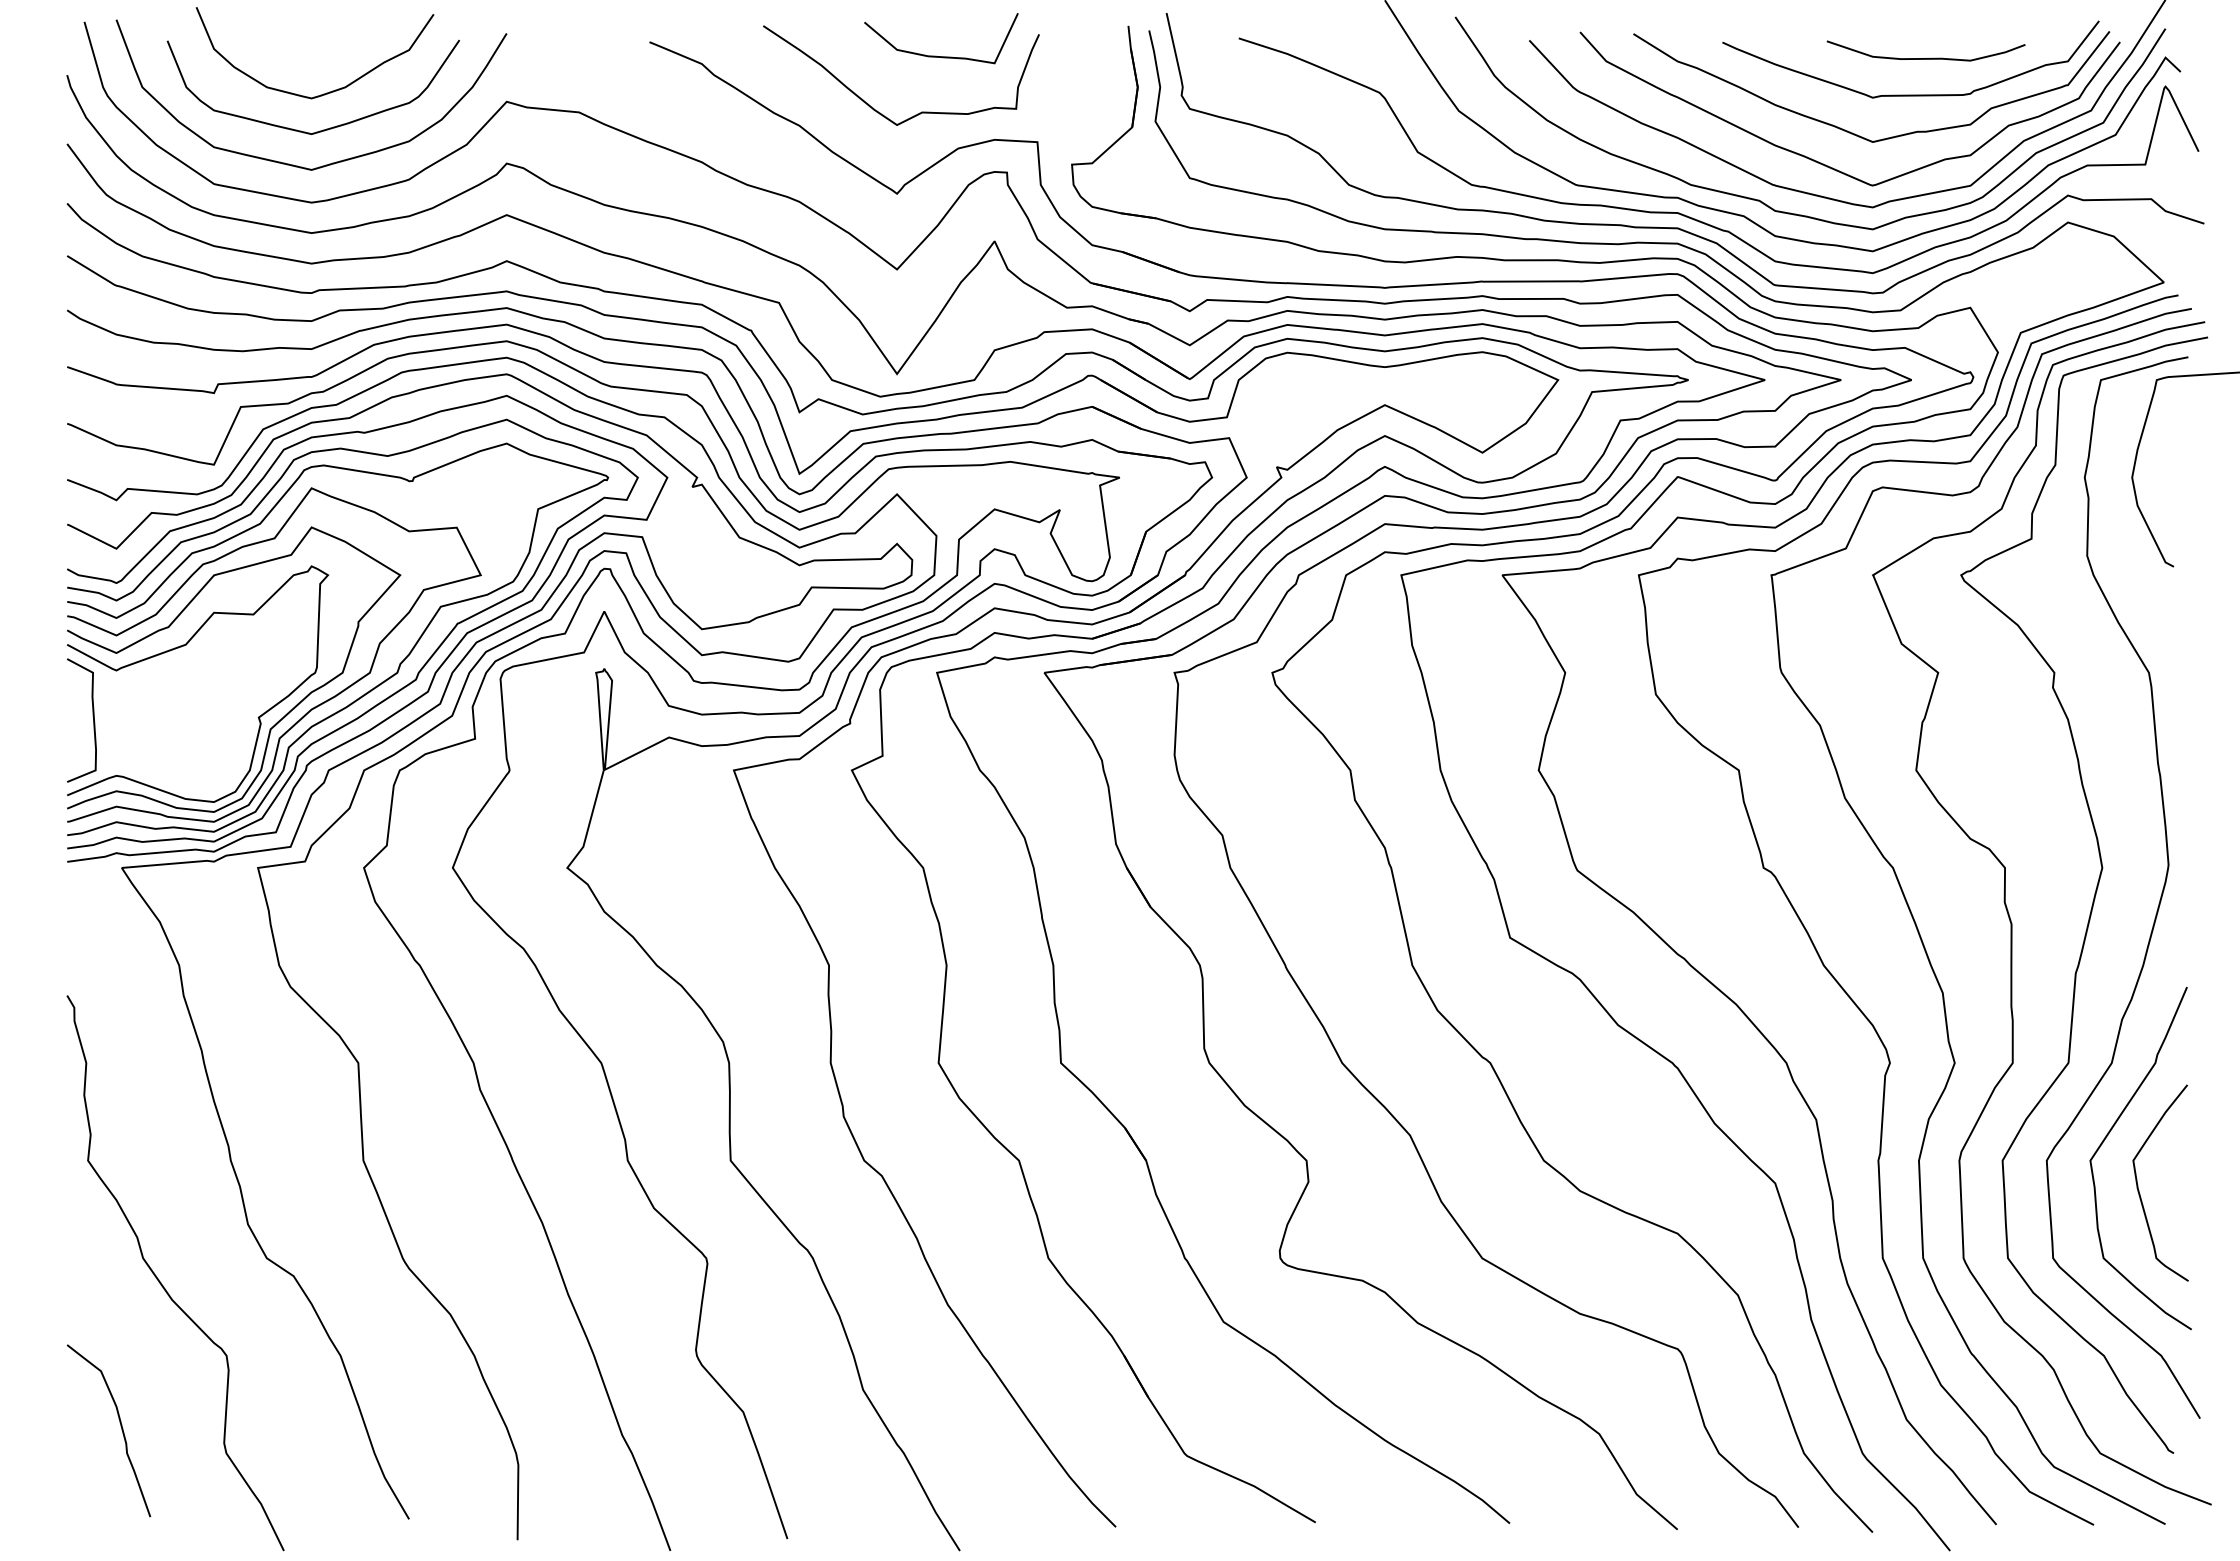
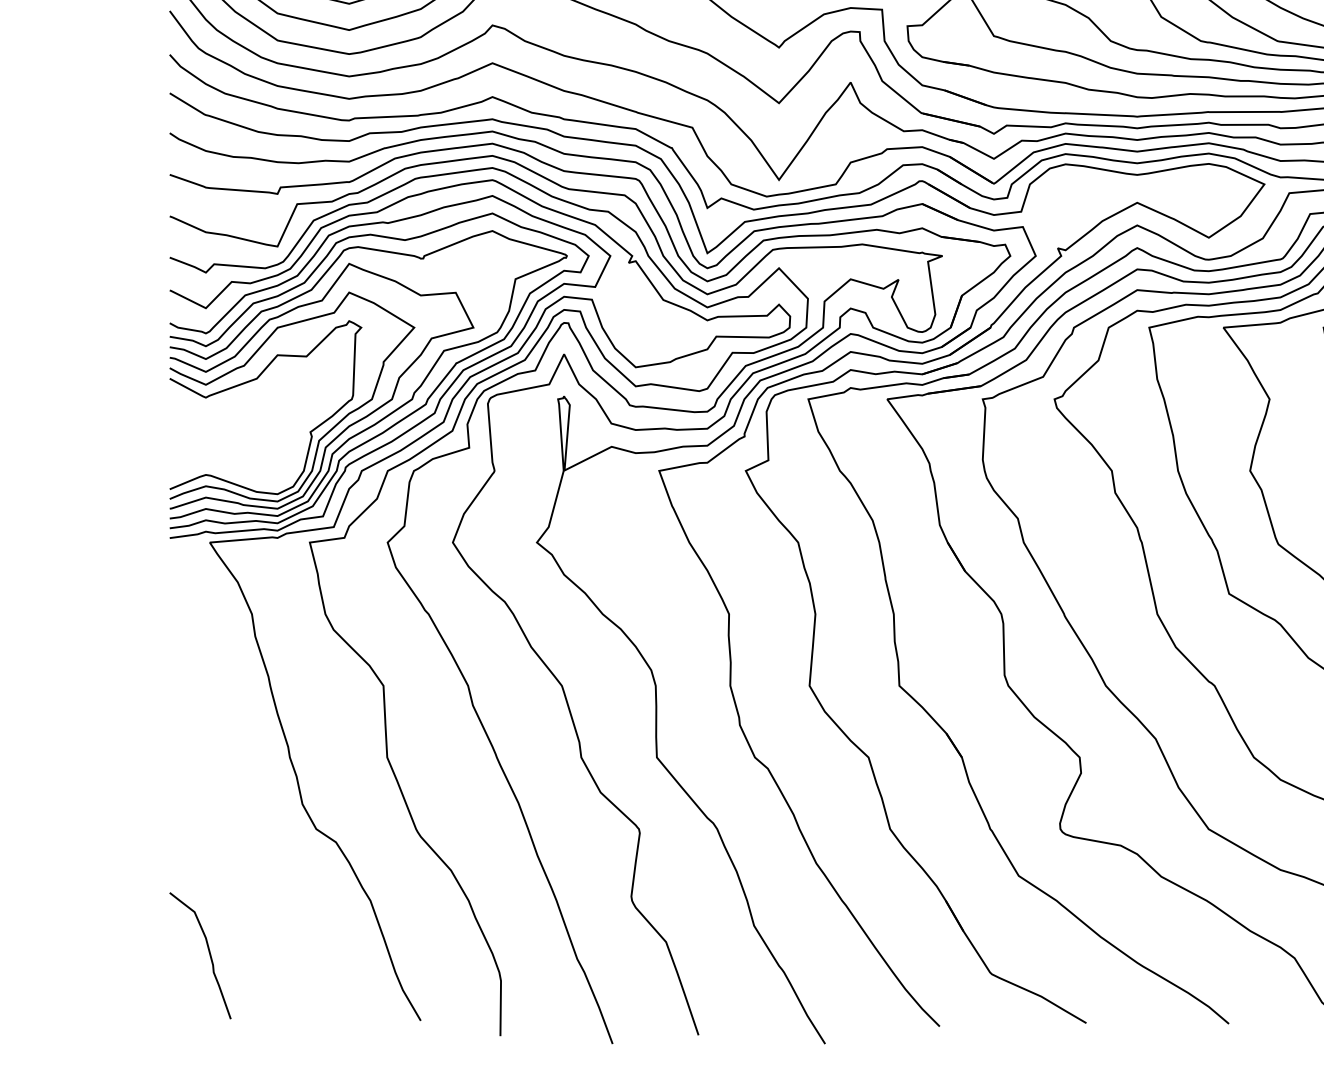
curve: (92, 716) -> (188, 431), removed
curve: (161, 1282) -> (238, 846), removed

